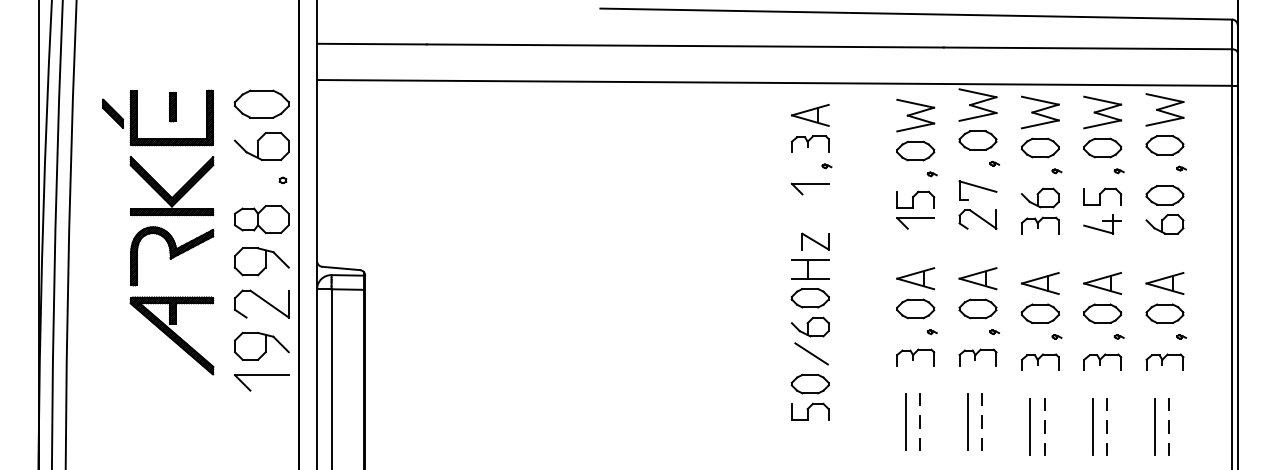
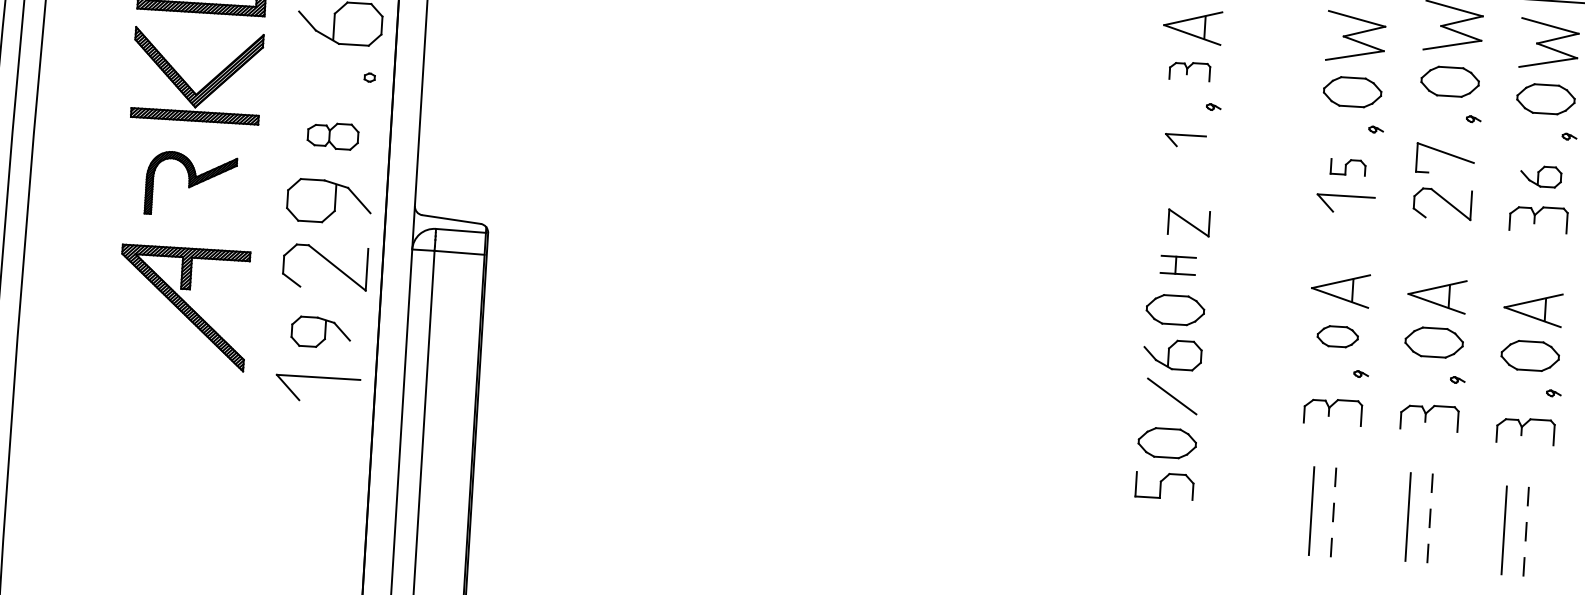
part: (809, 143) -> (1188, 70), size x0.7
part: (809, 188) -> (1184, 140), size x0.7
part: (1039, 197) -> (1540, 175), size x0.7
part: (915, 199) -> (1347, 167), size x0.6
part: (261, 219) -> (332, 136), size x0.6
part: (172, 256) -> (191, 185), size x0.7
part: (810, 269) -> (1178, 265), size x0.6
part: (915, 308) -> (1337, 335), size x0.7
part: (261, 345) -> (320, 331), size x0.7

